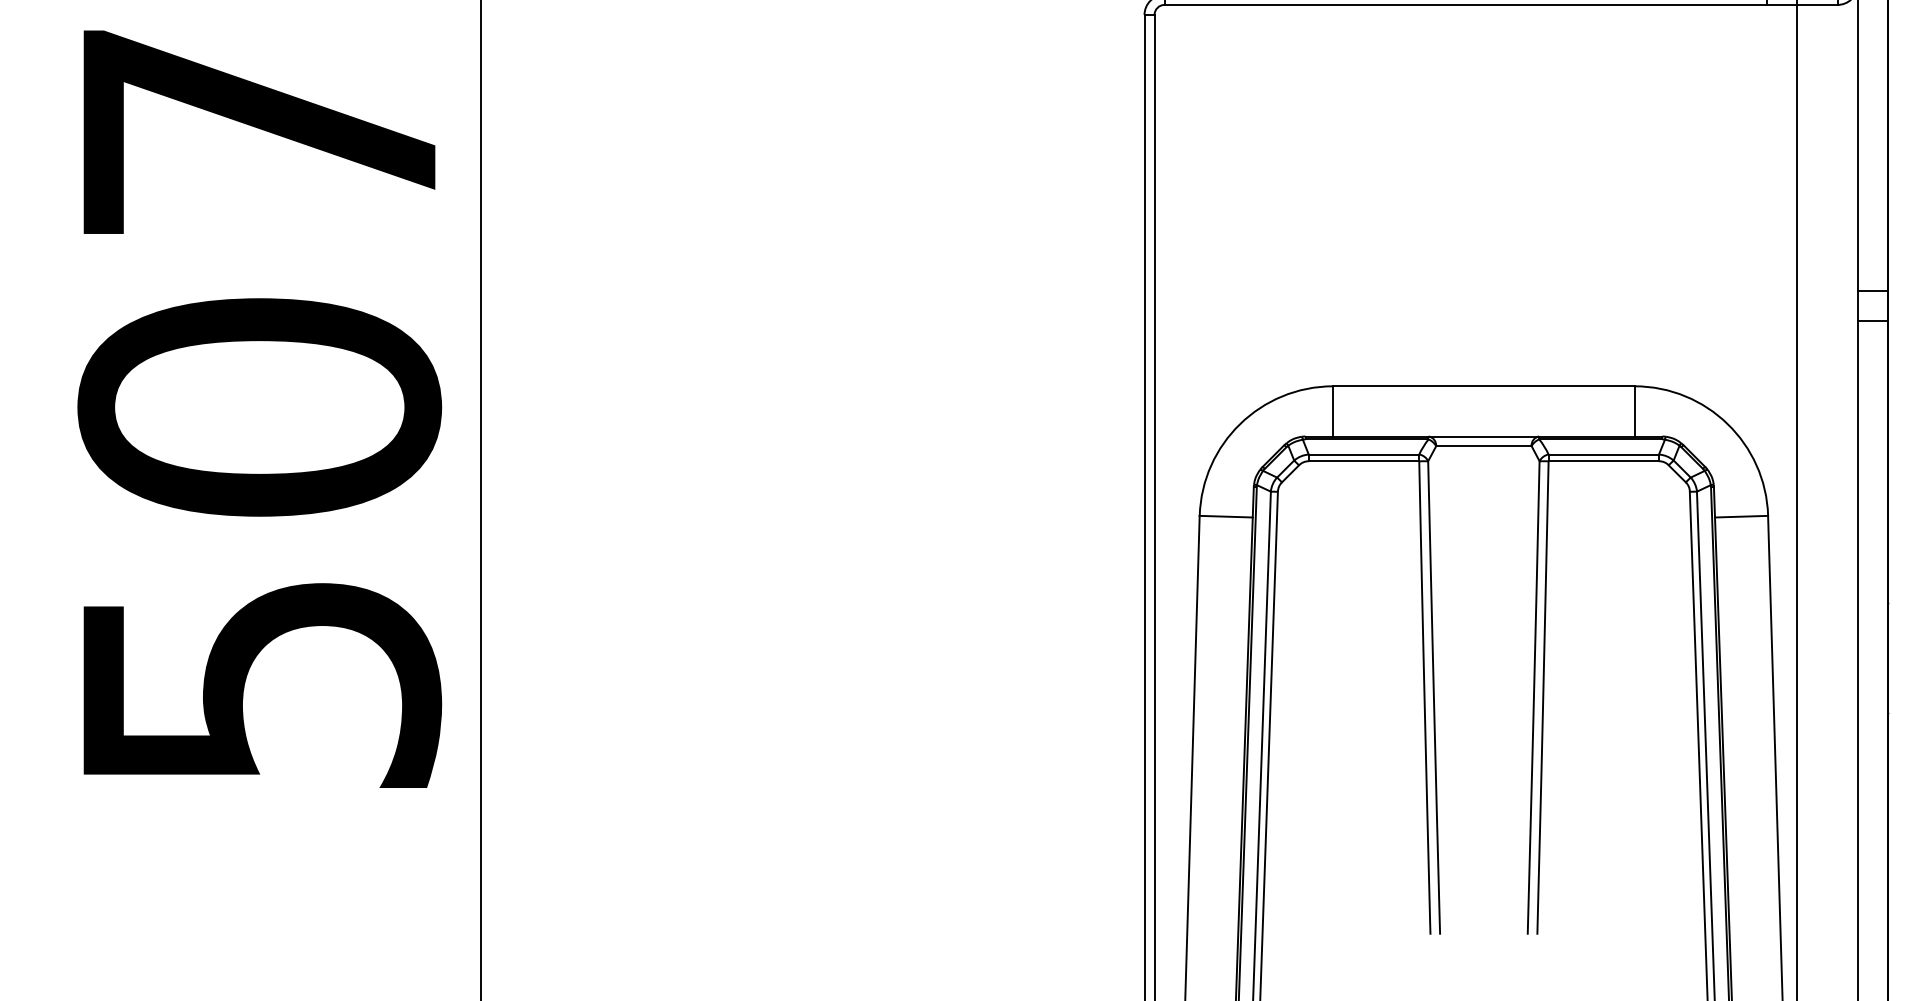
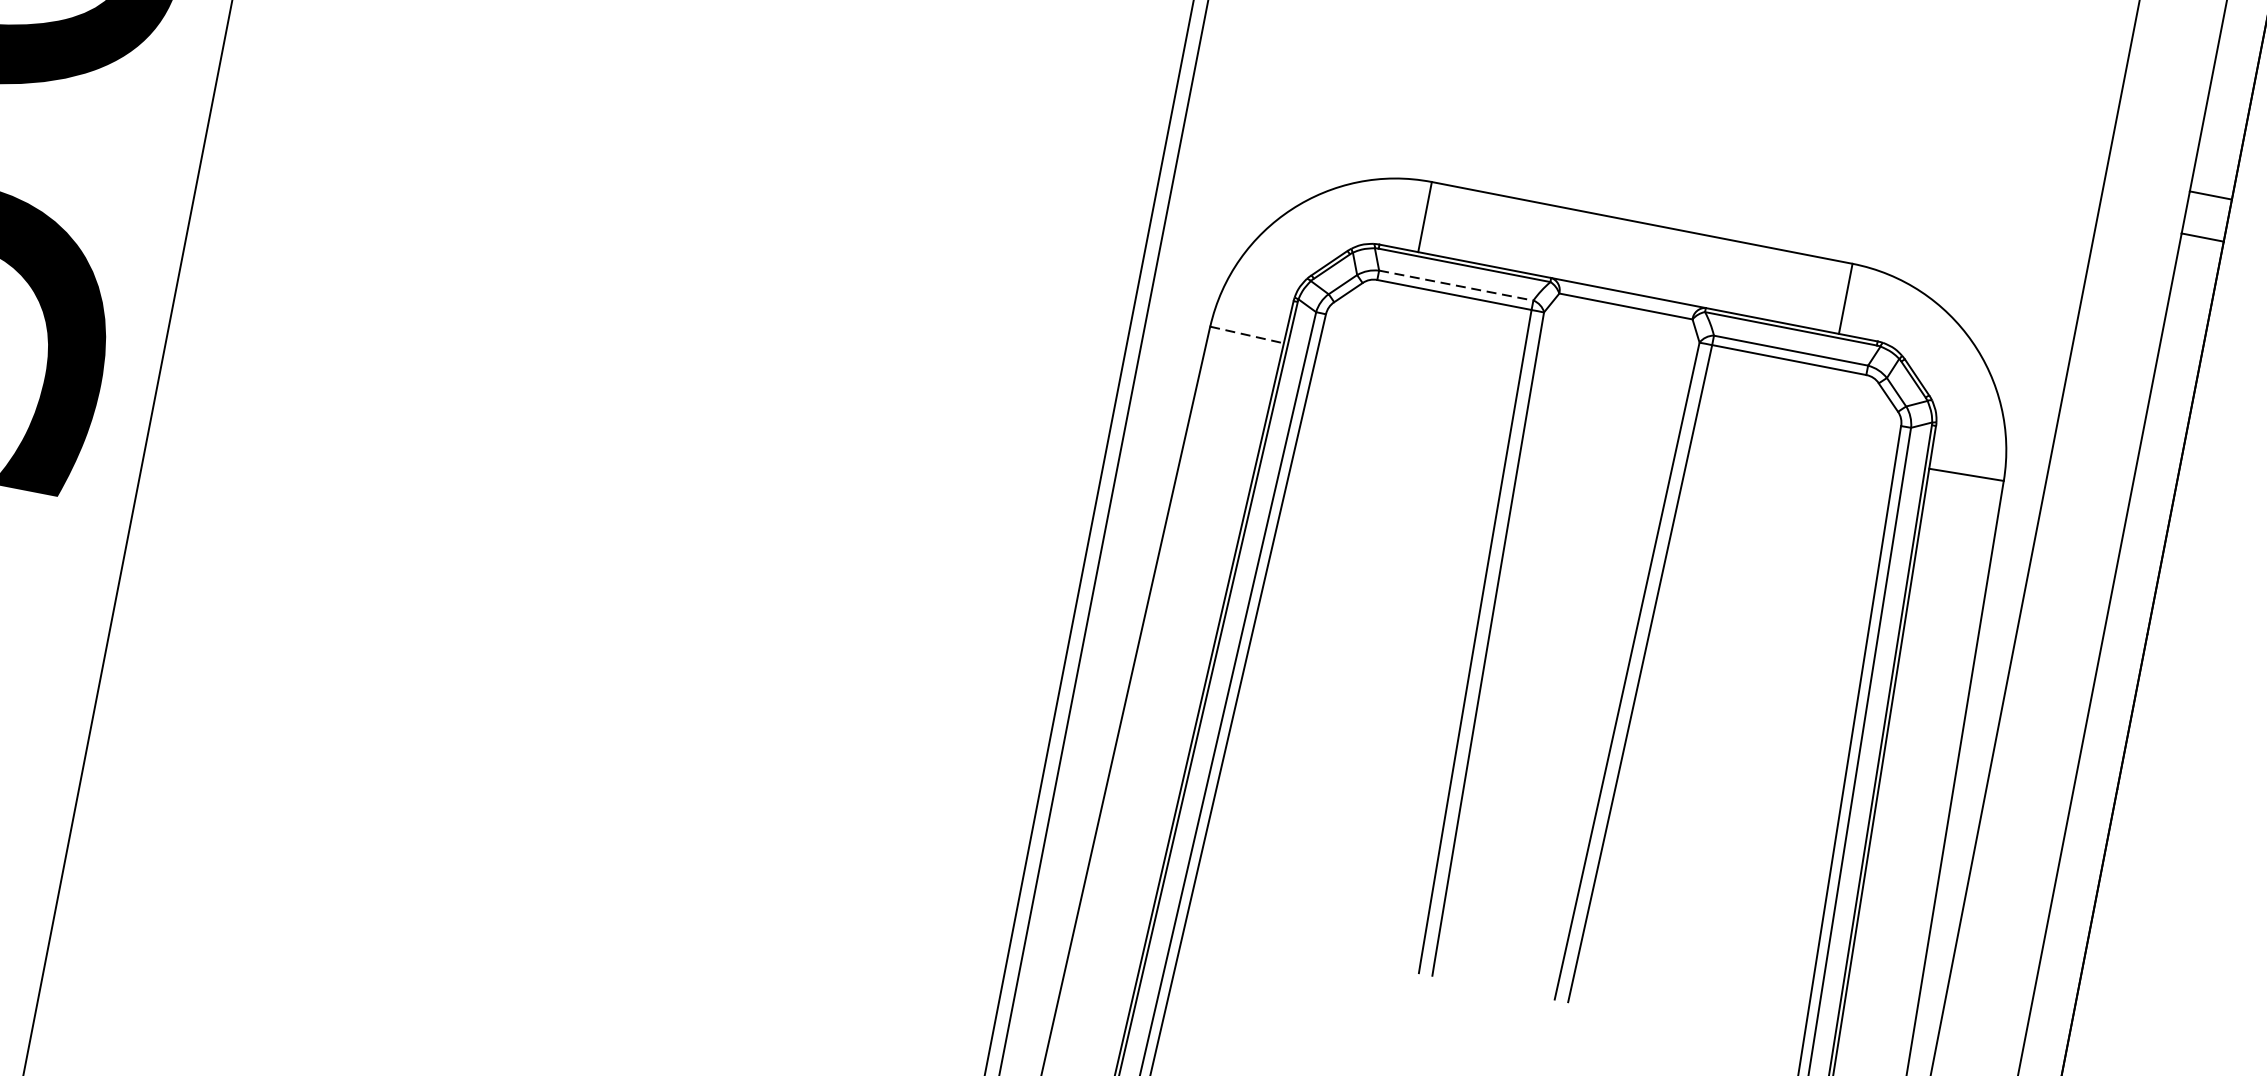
line: (1364, 454) -> (1456, 285), solid -> dashed
line: (1226, 516) -> (1247, 334), solid -> dashed

